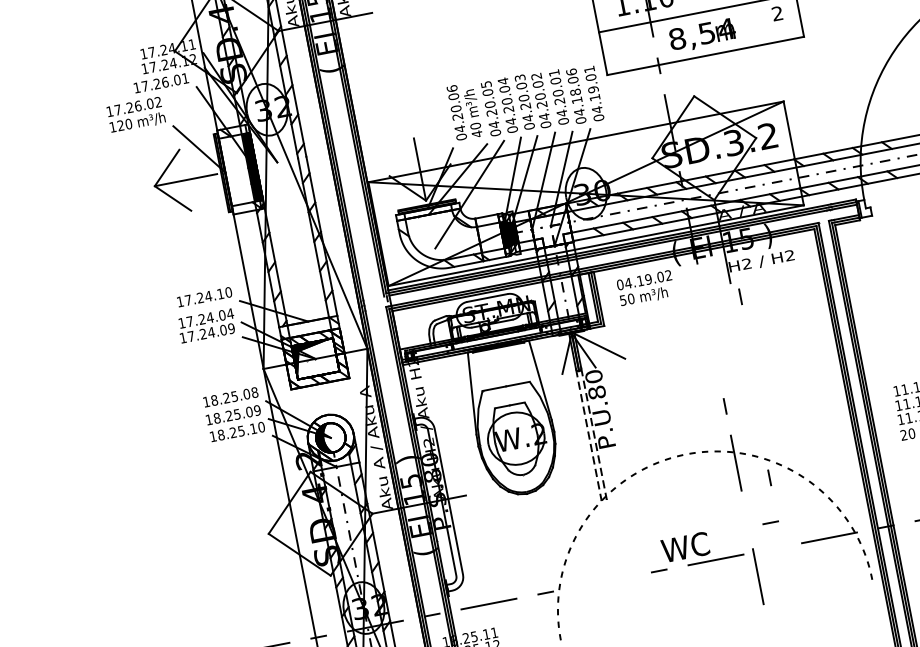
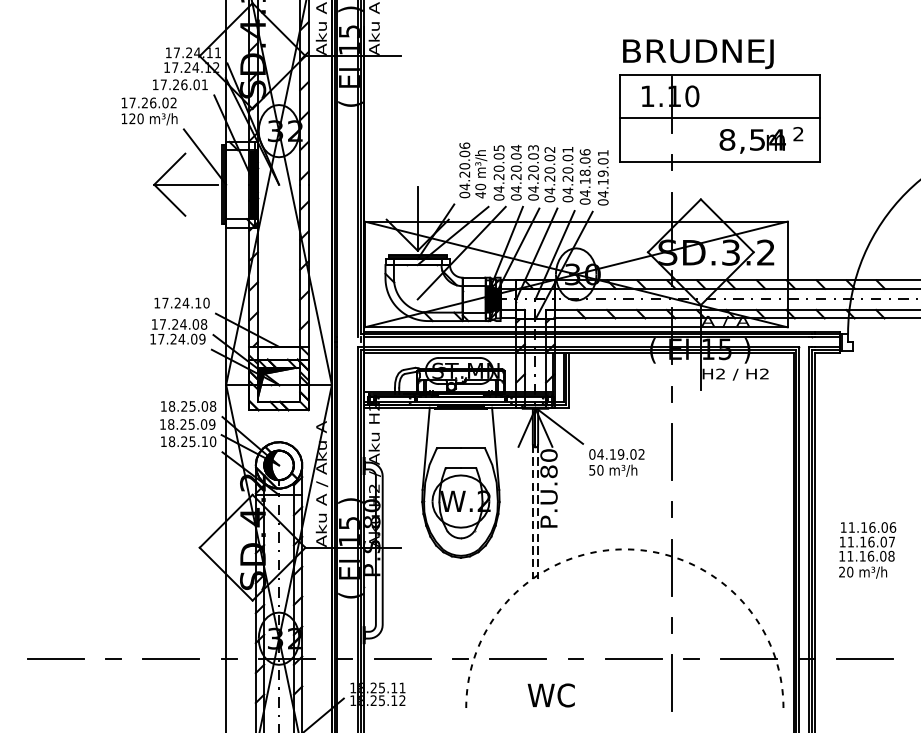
text: (702, 35) -> (752, 141), moved
text: (645, 288) -> (616, 462), moved
line: (740, 297) -> (671, 394), moved
text: (229, 314) -> (203, 324), 17.24.04 -> 17.24.08
line: (714, 349) -> (672, 451), added
line: (769, 478) -> (671, 625), moved
line: (770, 522) -> (691, 658), moved
text: (684, 547) -> (550, 695), moved
line: (602, 581) -> (518, 658), added

